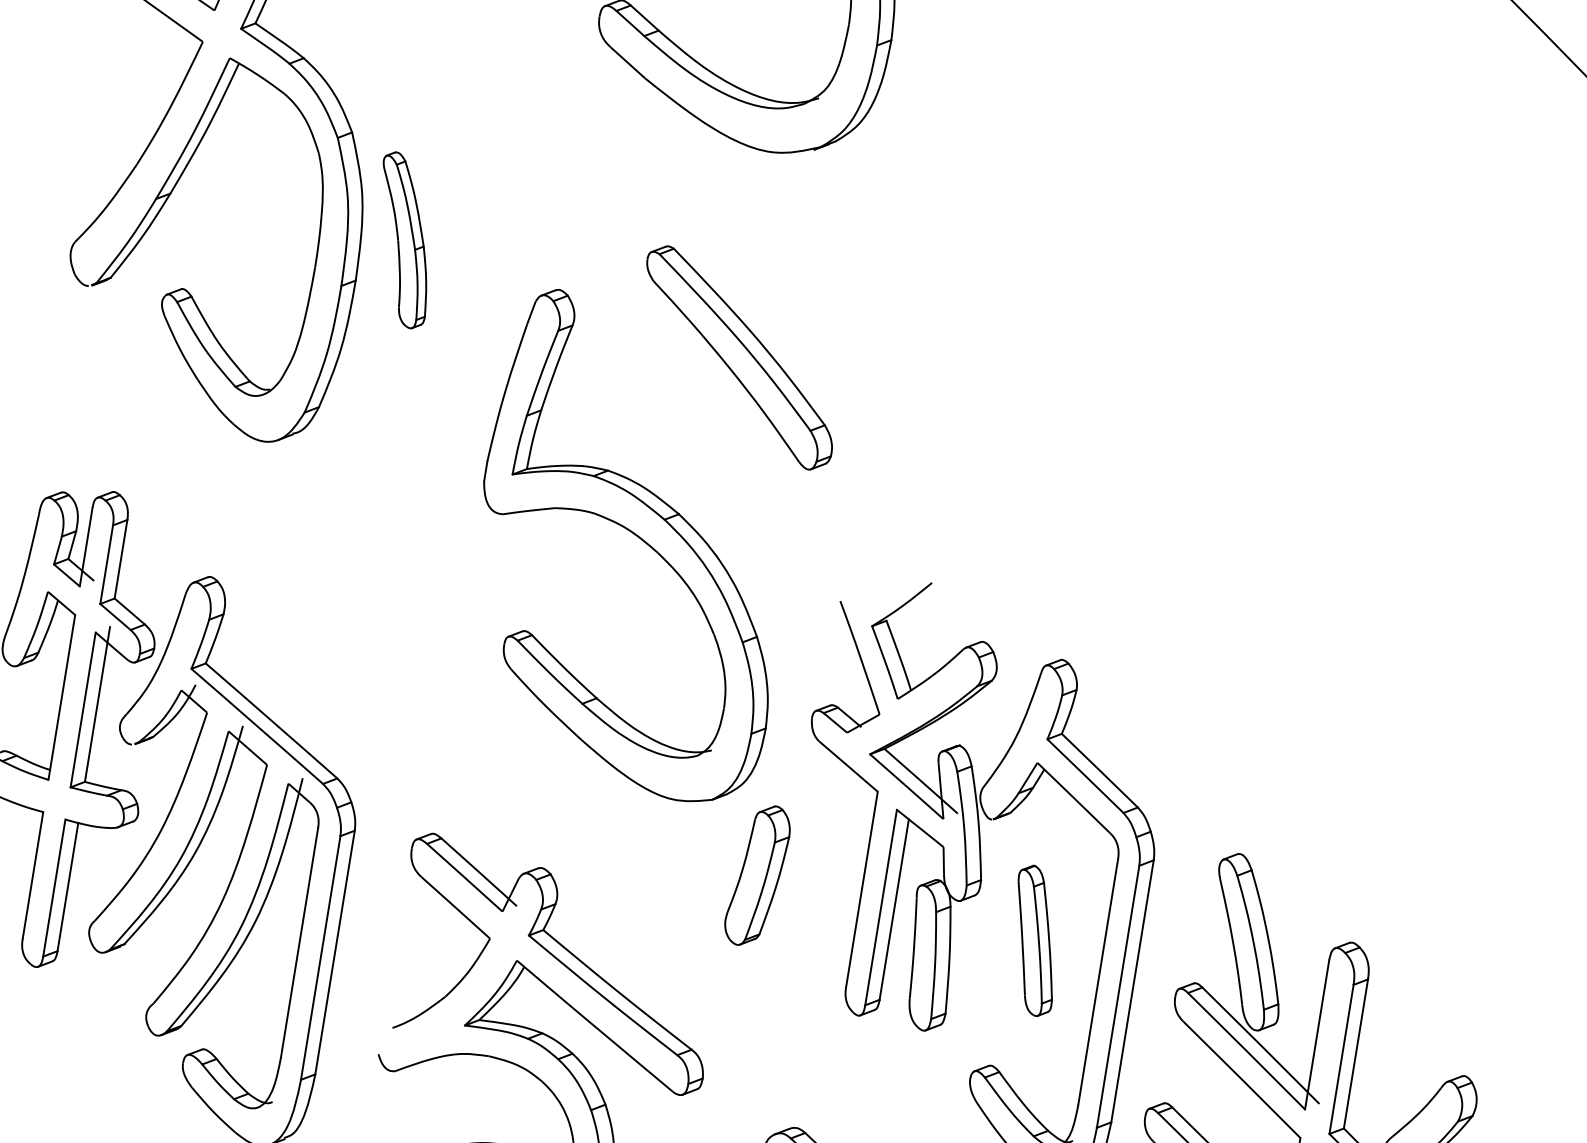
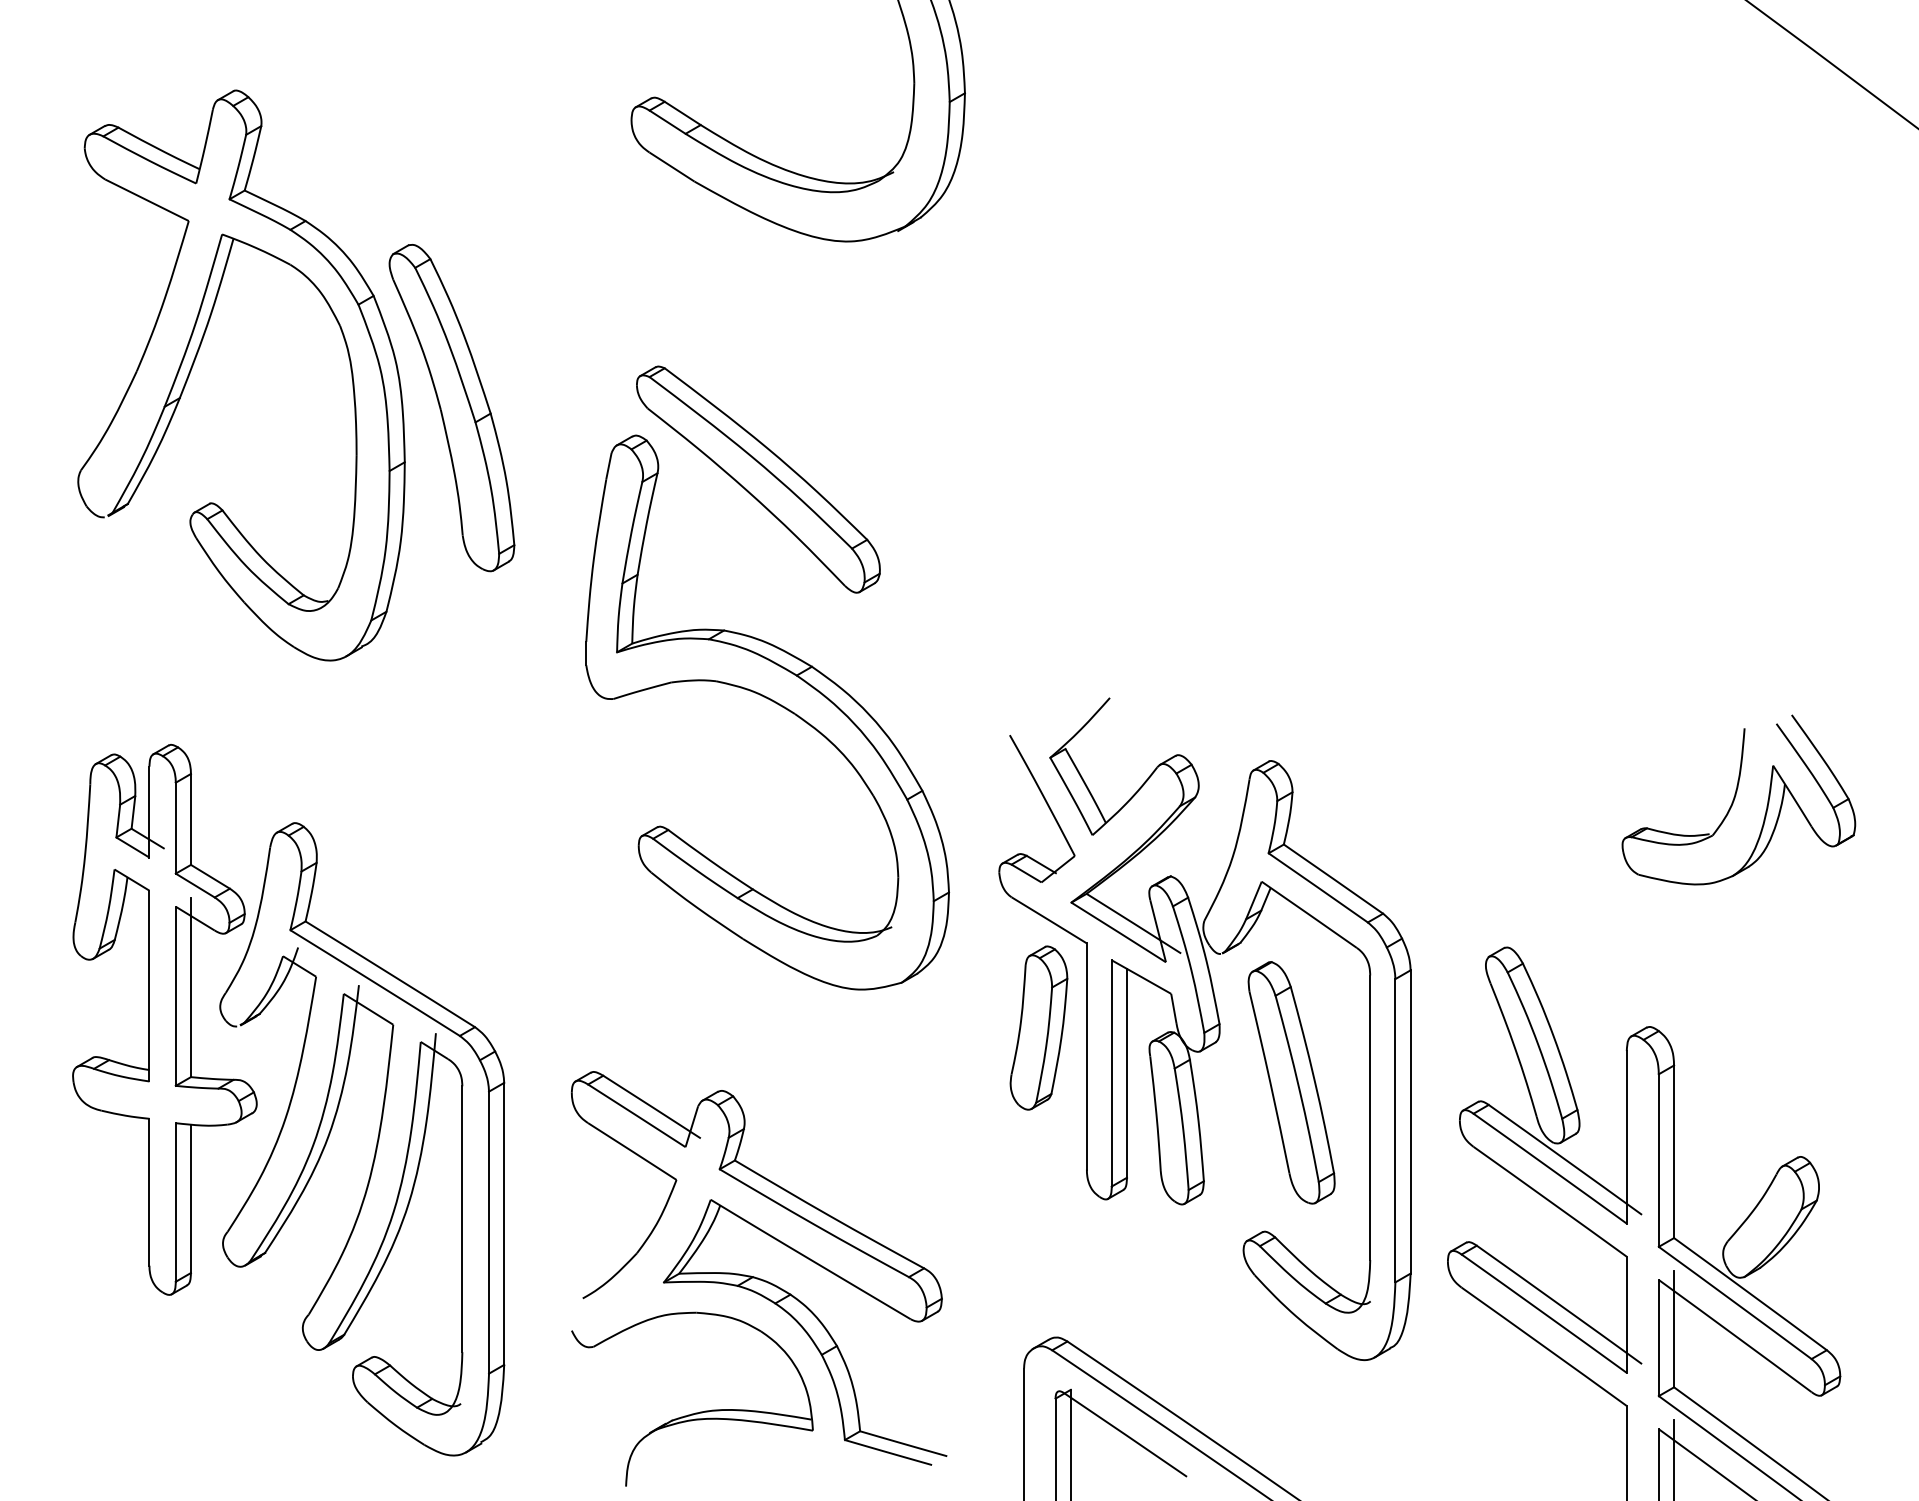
part: (403, 240) -> (451, 408), size x1.67
part: (739, 357) -> (758, 479), moved
part: (1460, 758) -> (1738, 799), added
part: (757, 875) -> (1038, 1027), moved
part: (1035, 940) -> (1291, 1082), size x1.43

